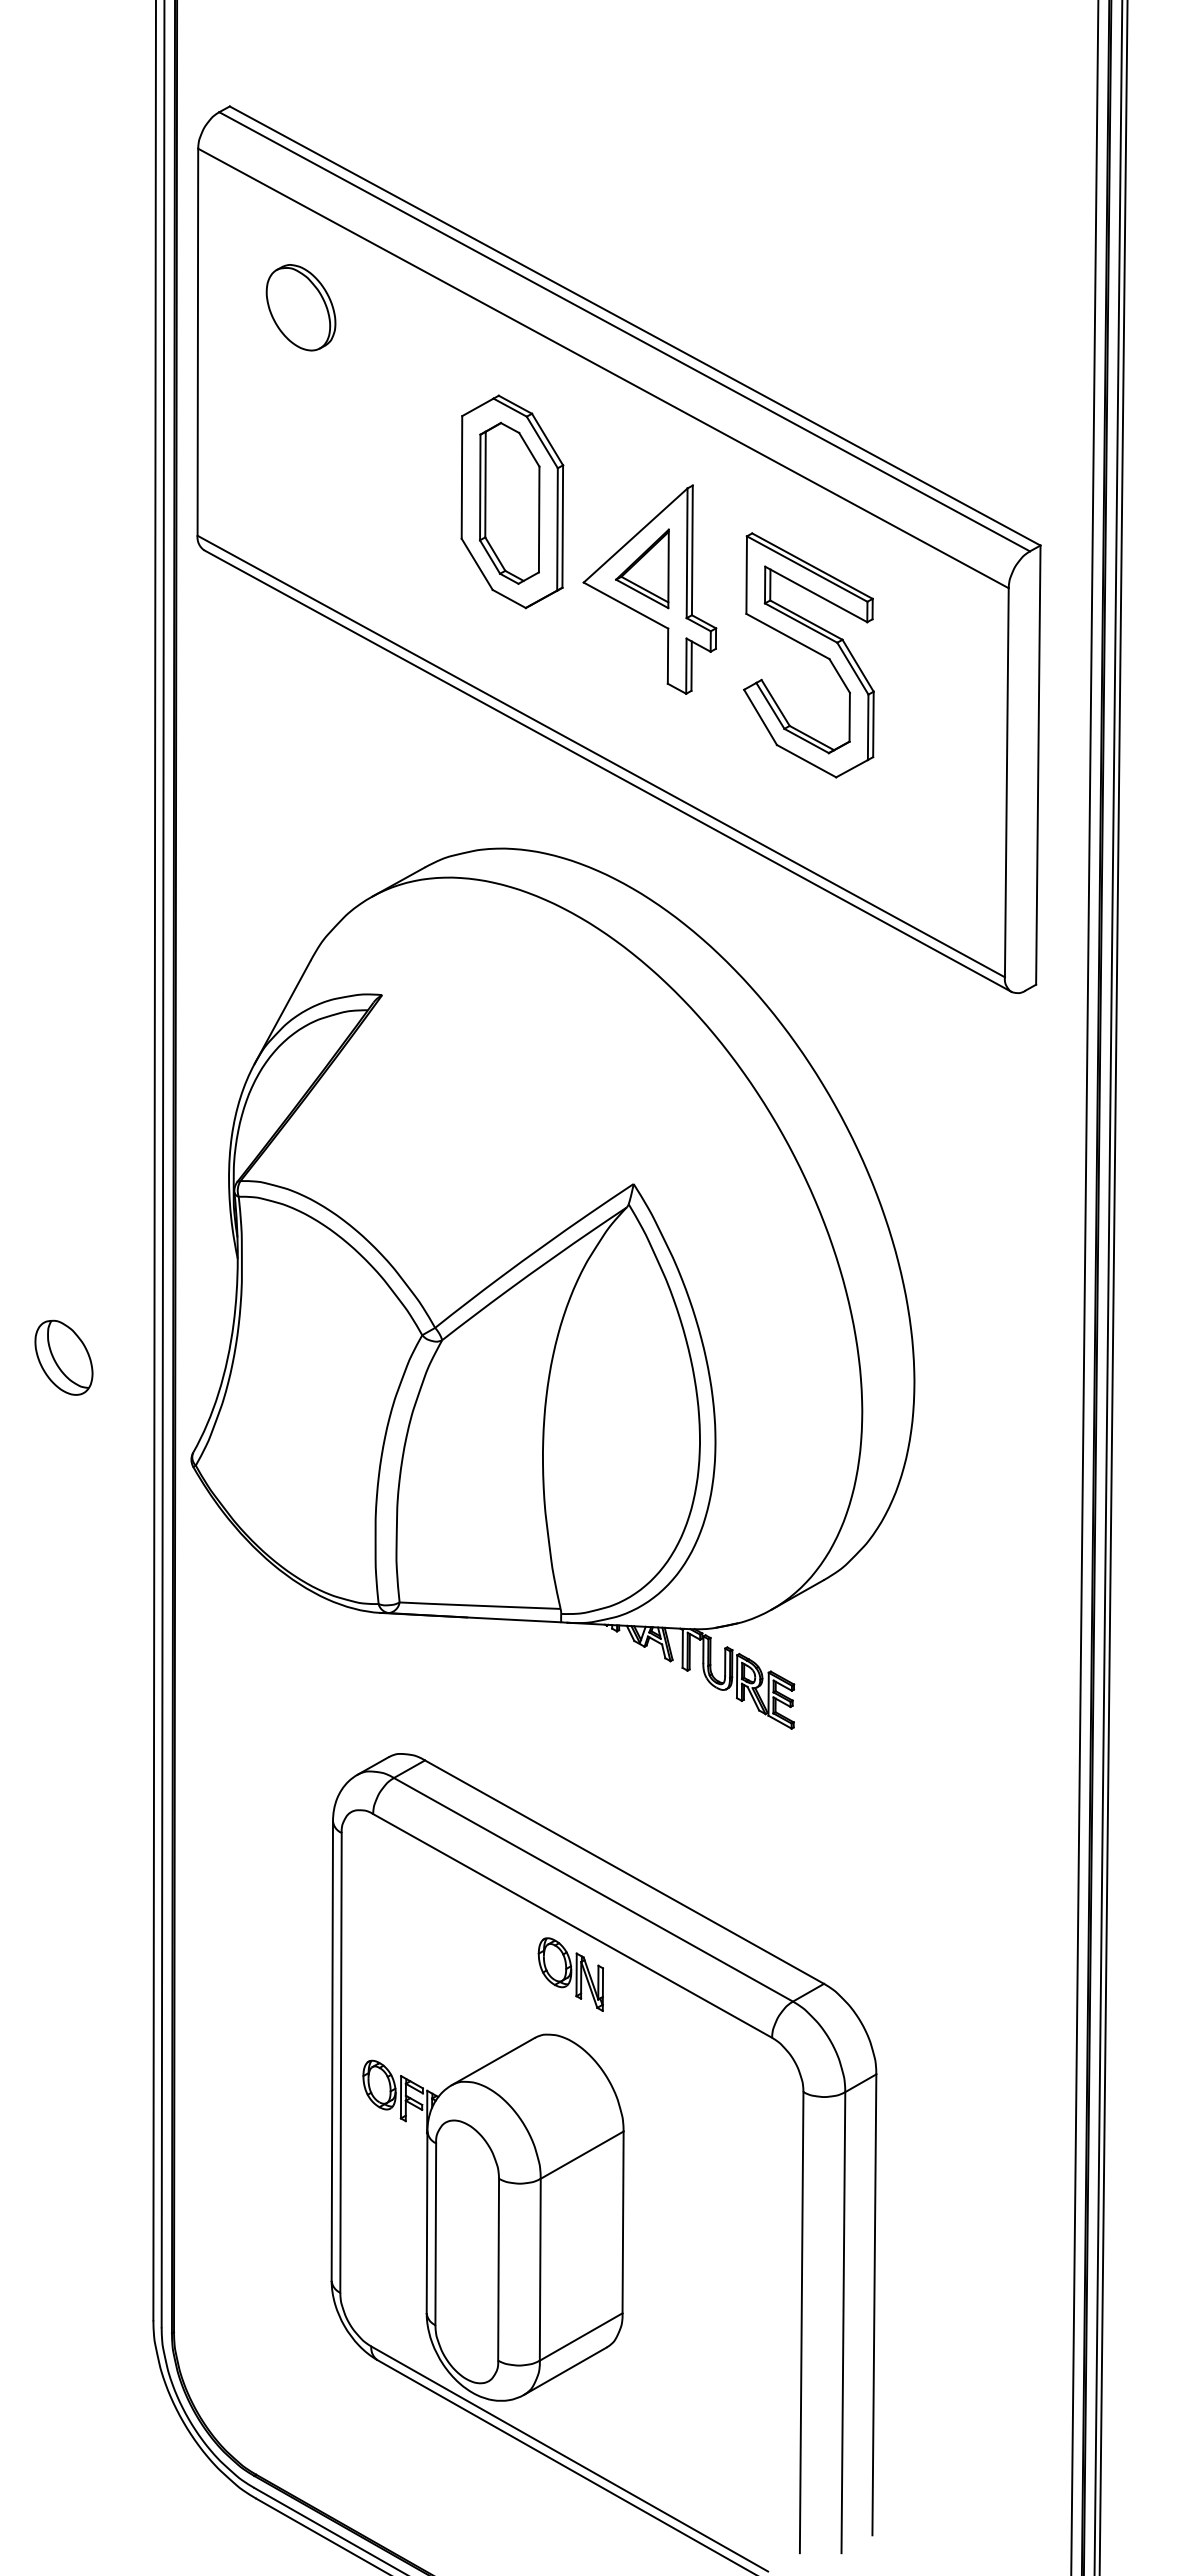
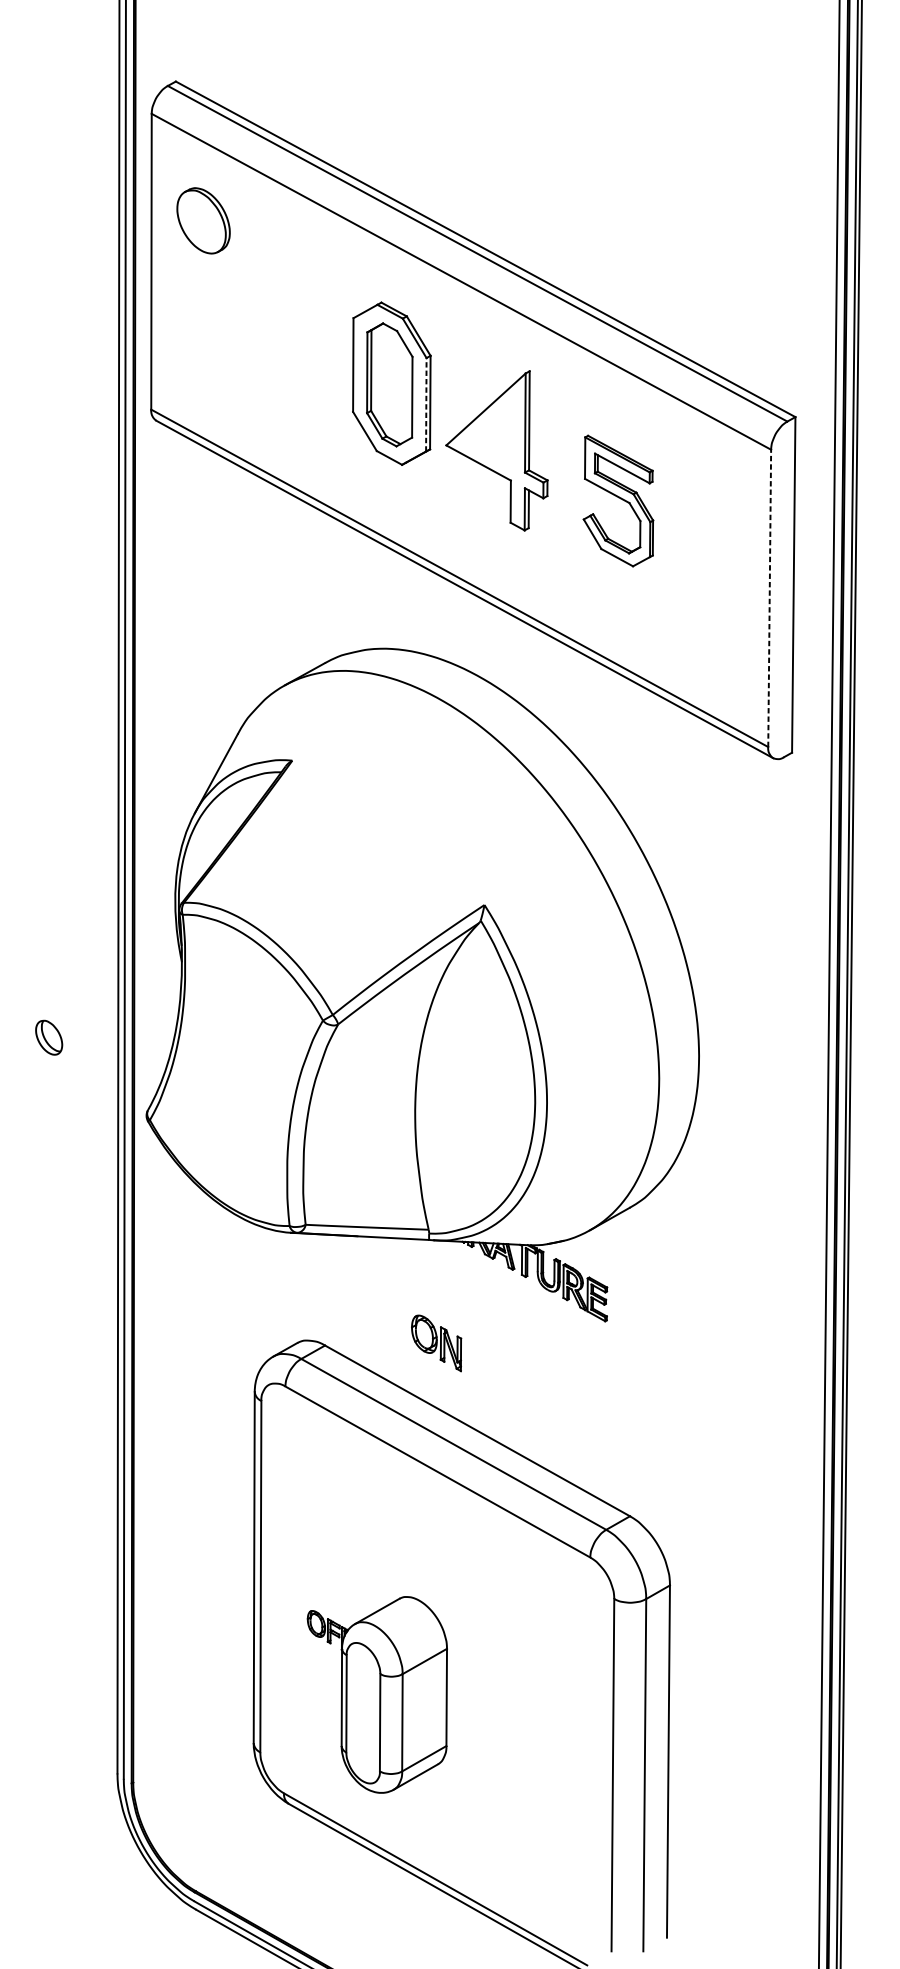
part: (300, 307) -> (203, 220), moved
line: (557, 528) -> (426, 404), solid -> dashed
part: (642, 568) -> (491, 434), removed
part: (808, 655) -> (618, 501), size x0.7
line: (1006, 782) -> (769, 598), solid -> dashed
part: (63, 1357) -> (48, 1037), size x0.6
part: (570, 1974) -> (436, 1343), moved
part: (493, 2217) -> (377, 1694), size x0.7

